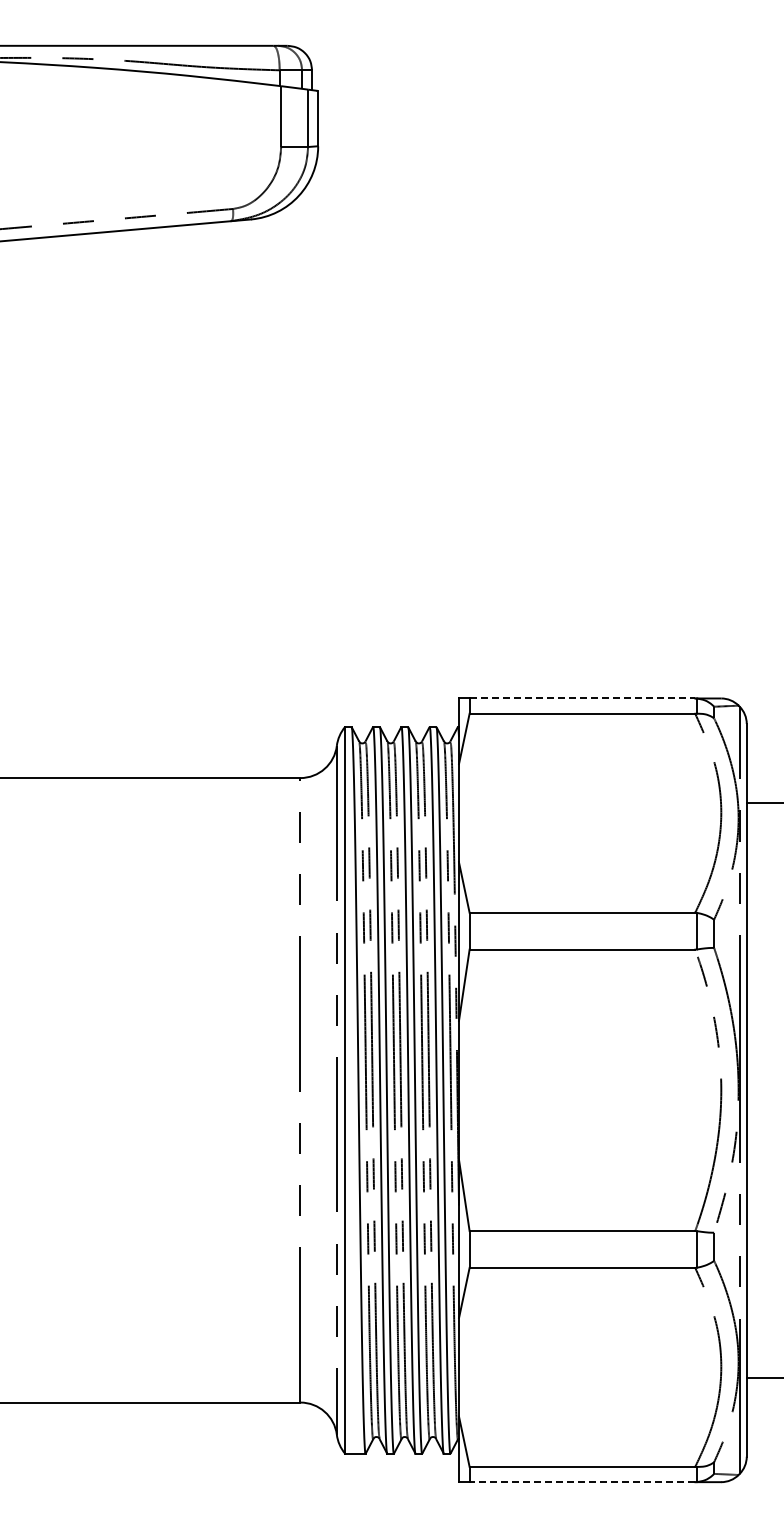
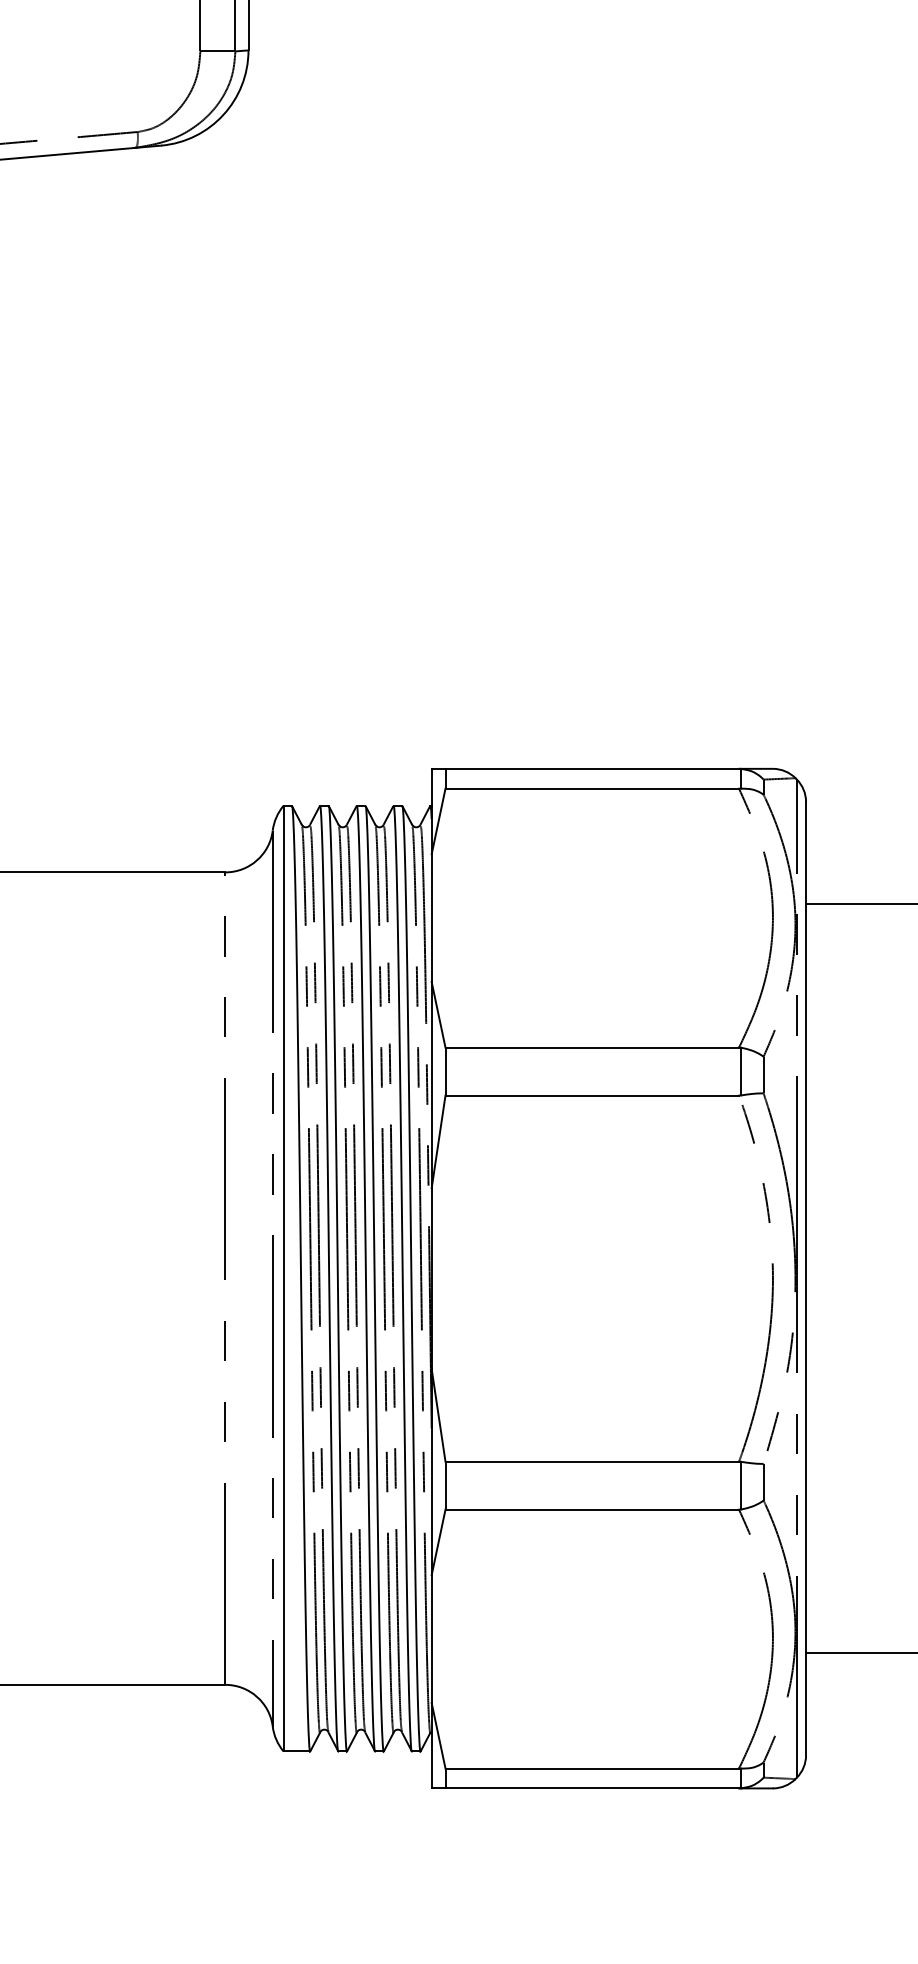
line: (582, 698) -> (592, 768), dashed -> solid
line: (582, 1482) -> (592, 1788), dashed -> solid

